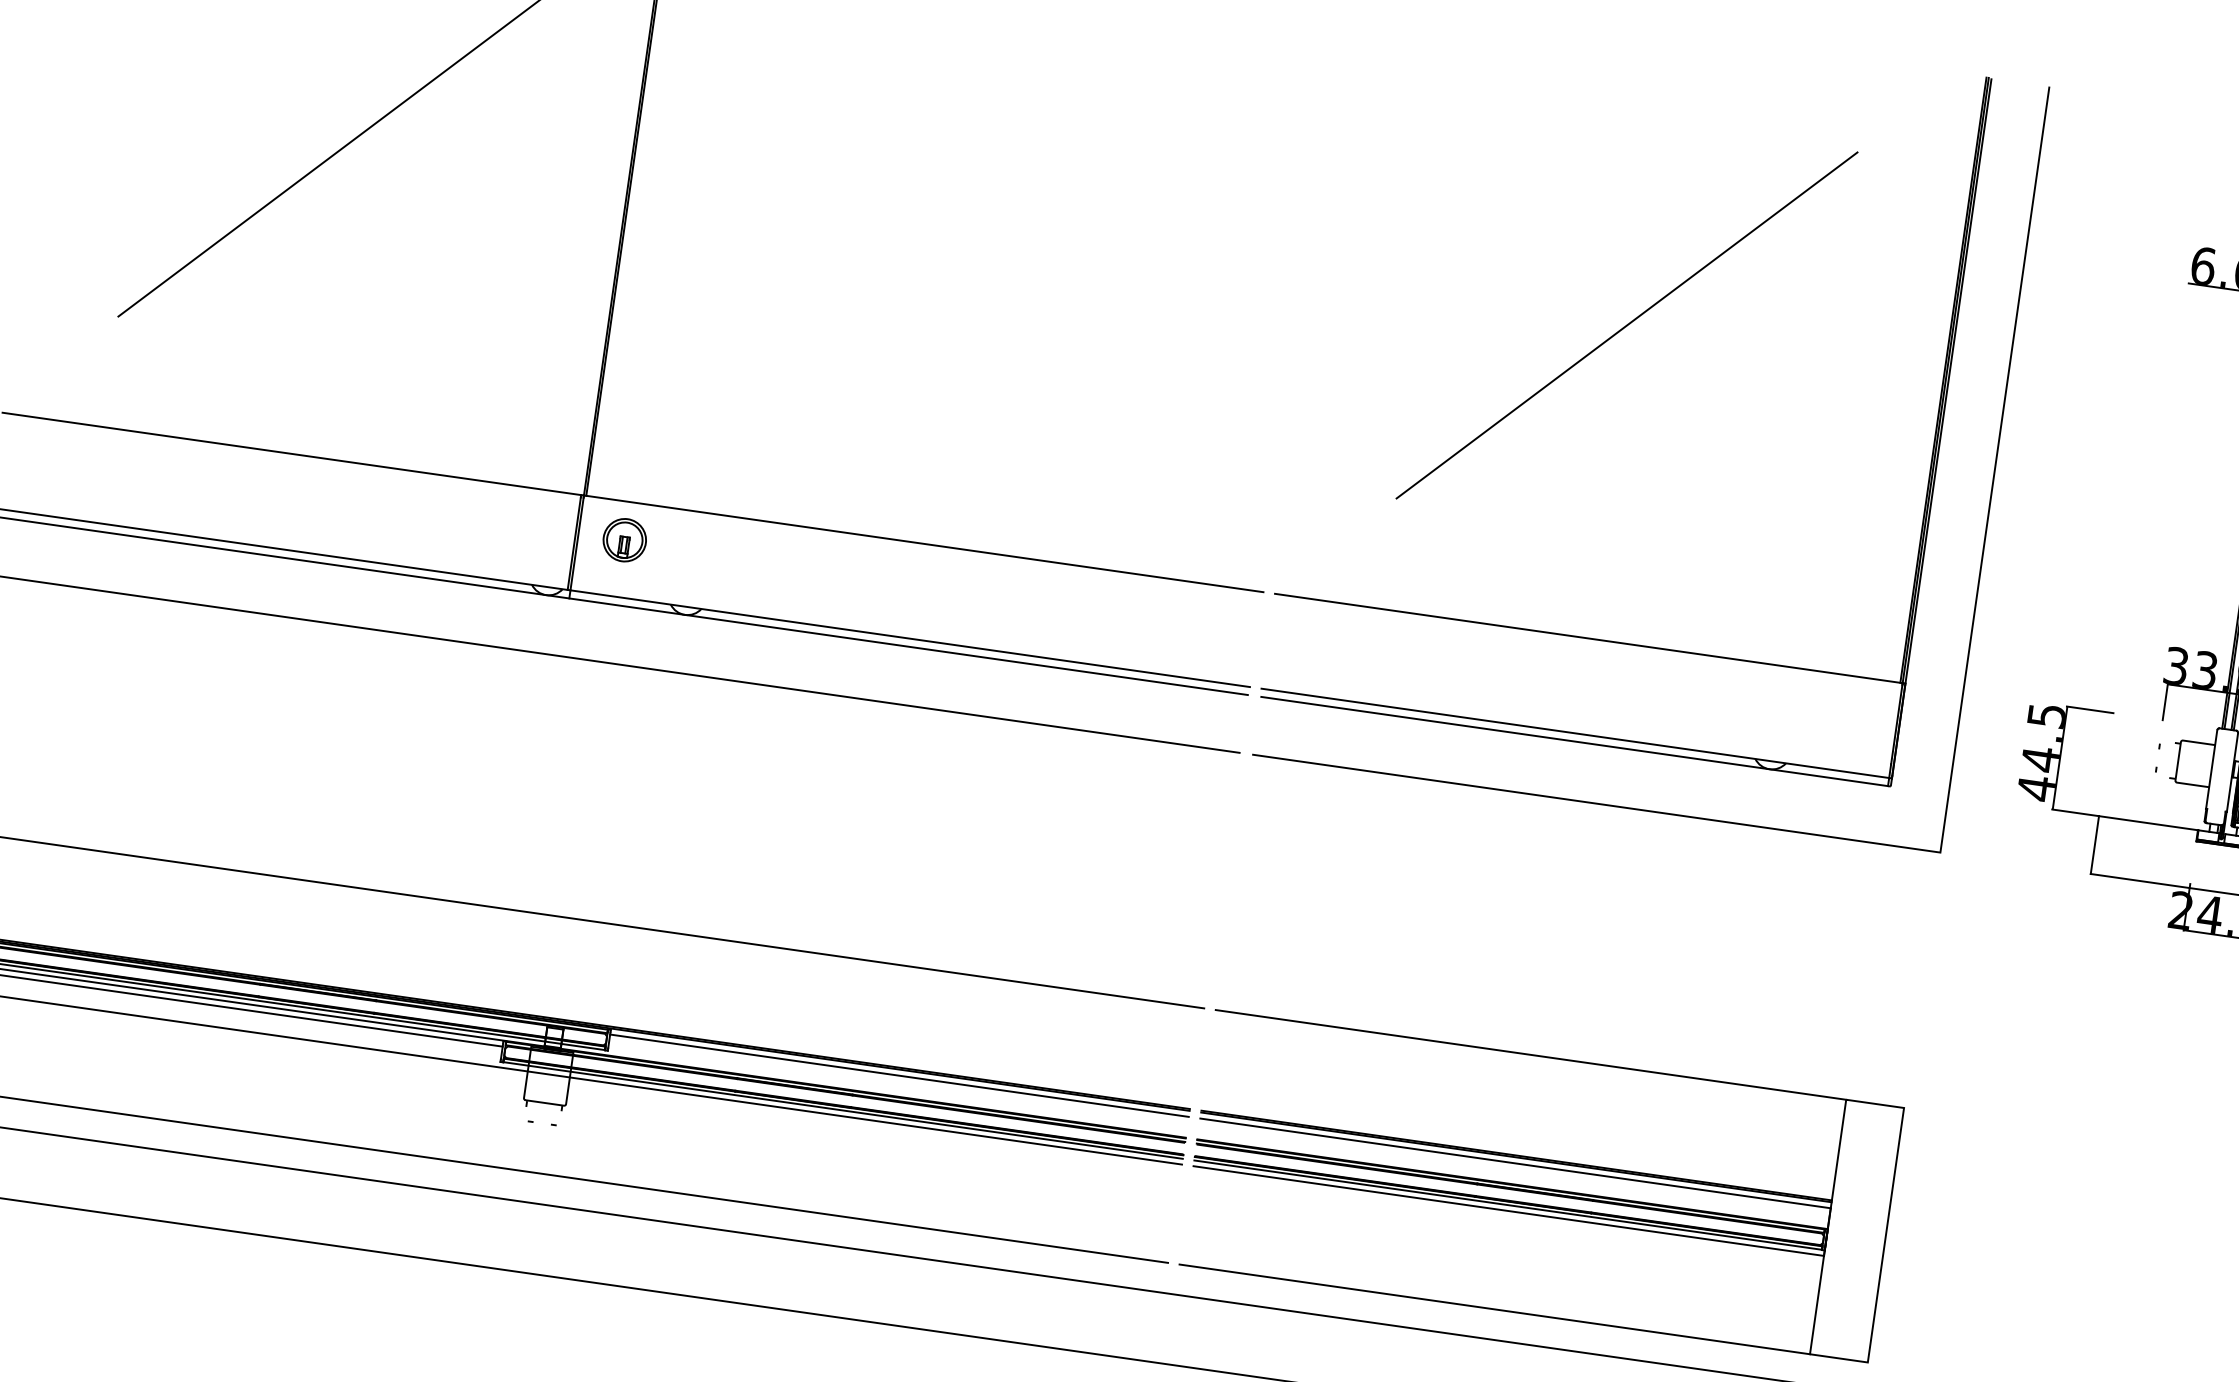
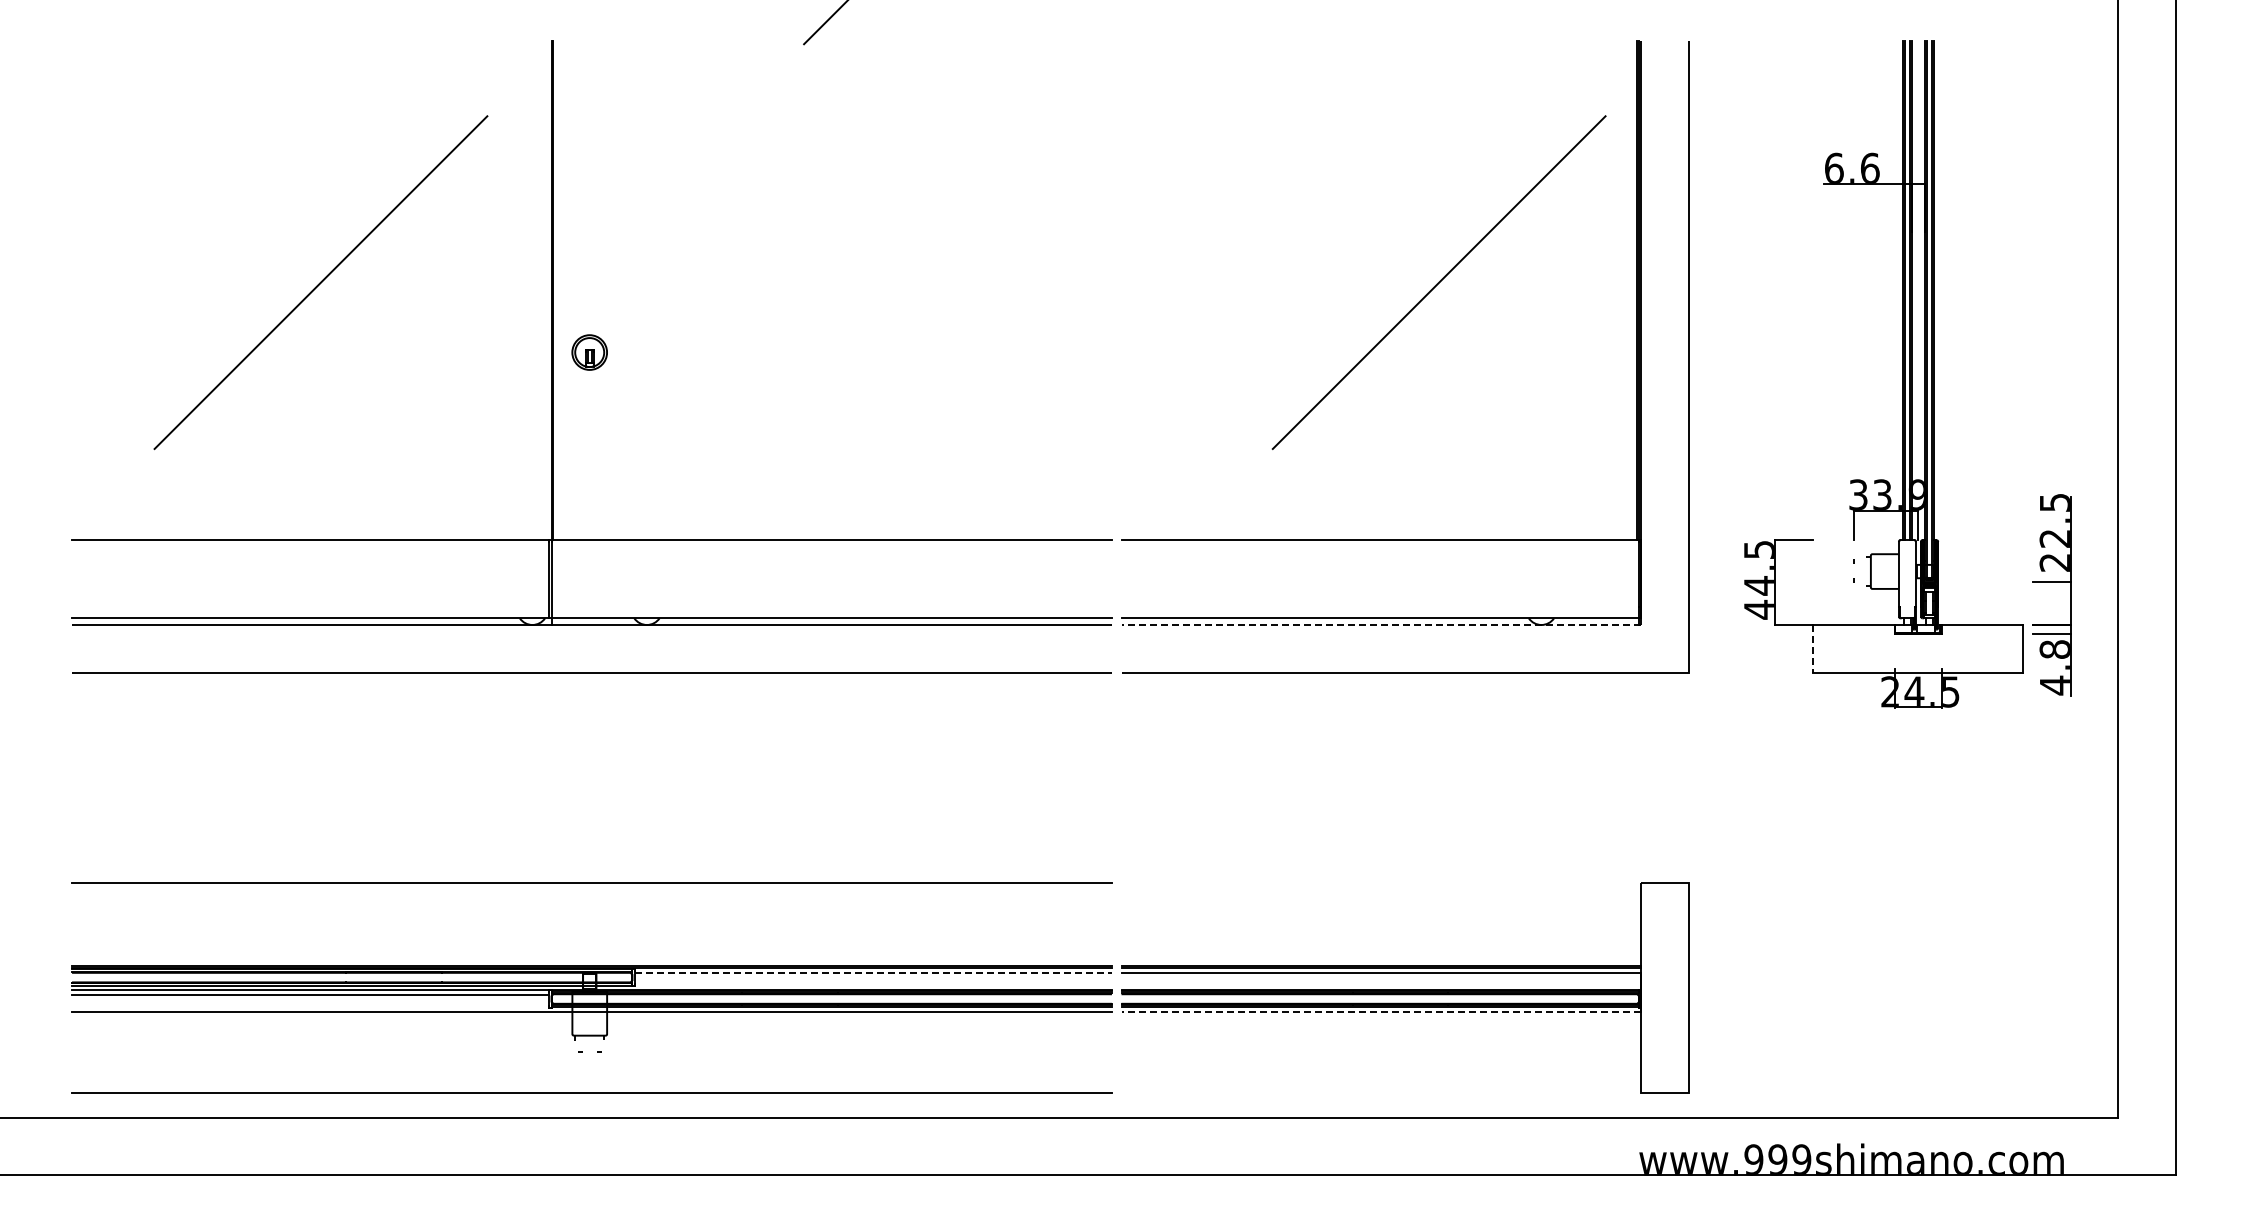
line: (1626, 325) -> (1438, 282), moved
part: (624, 540) -> (589, 352), moved
line: (1575, 742) -> (1381, 625), solid -> dashed
line: (2095, 844) -> (1813, 648), solid -> dashed
line: (1531, 1055) -> (1381, 883), removed
line: (899, 1075) -> (873, 972), solid -> dashed
line: (1508, 1211) -> (1381, 1012), solid -> dashed
line: (1494, 1309) -> (1381, 1093), removed

